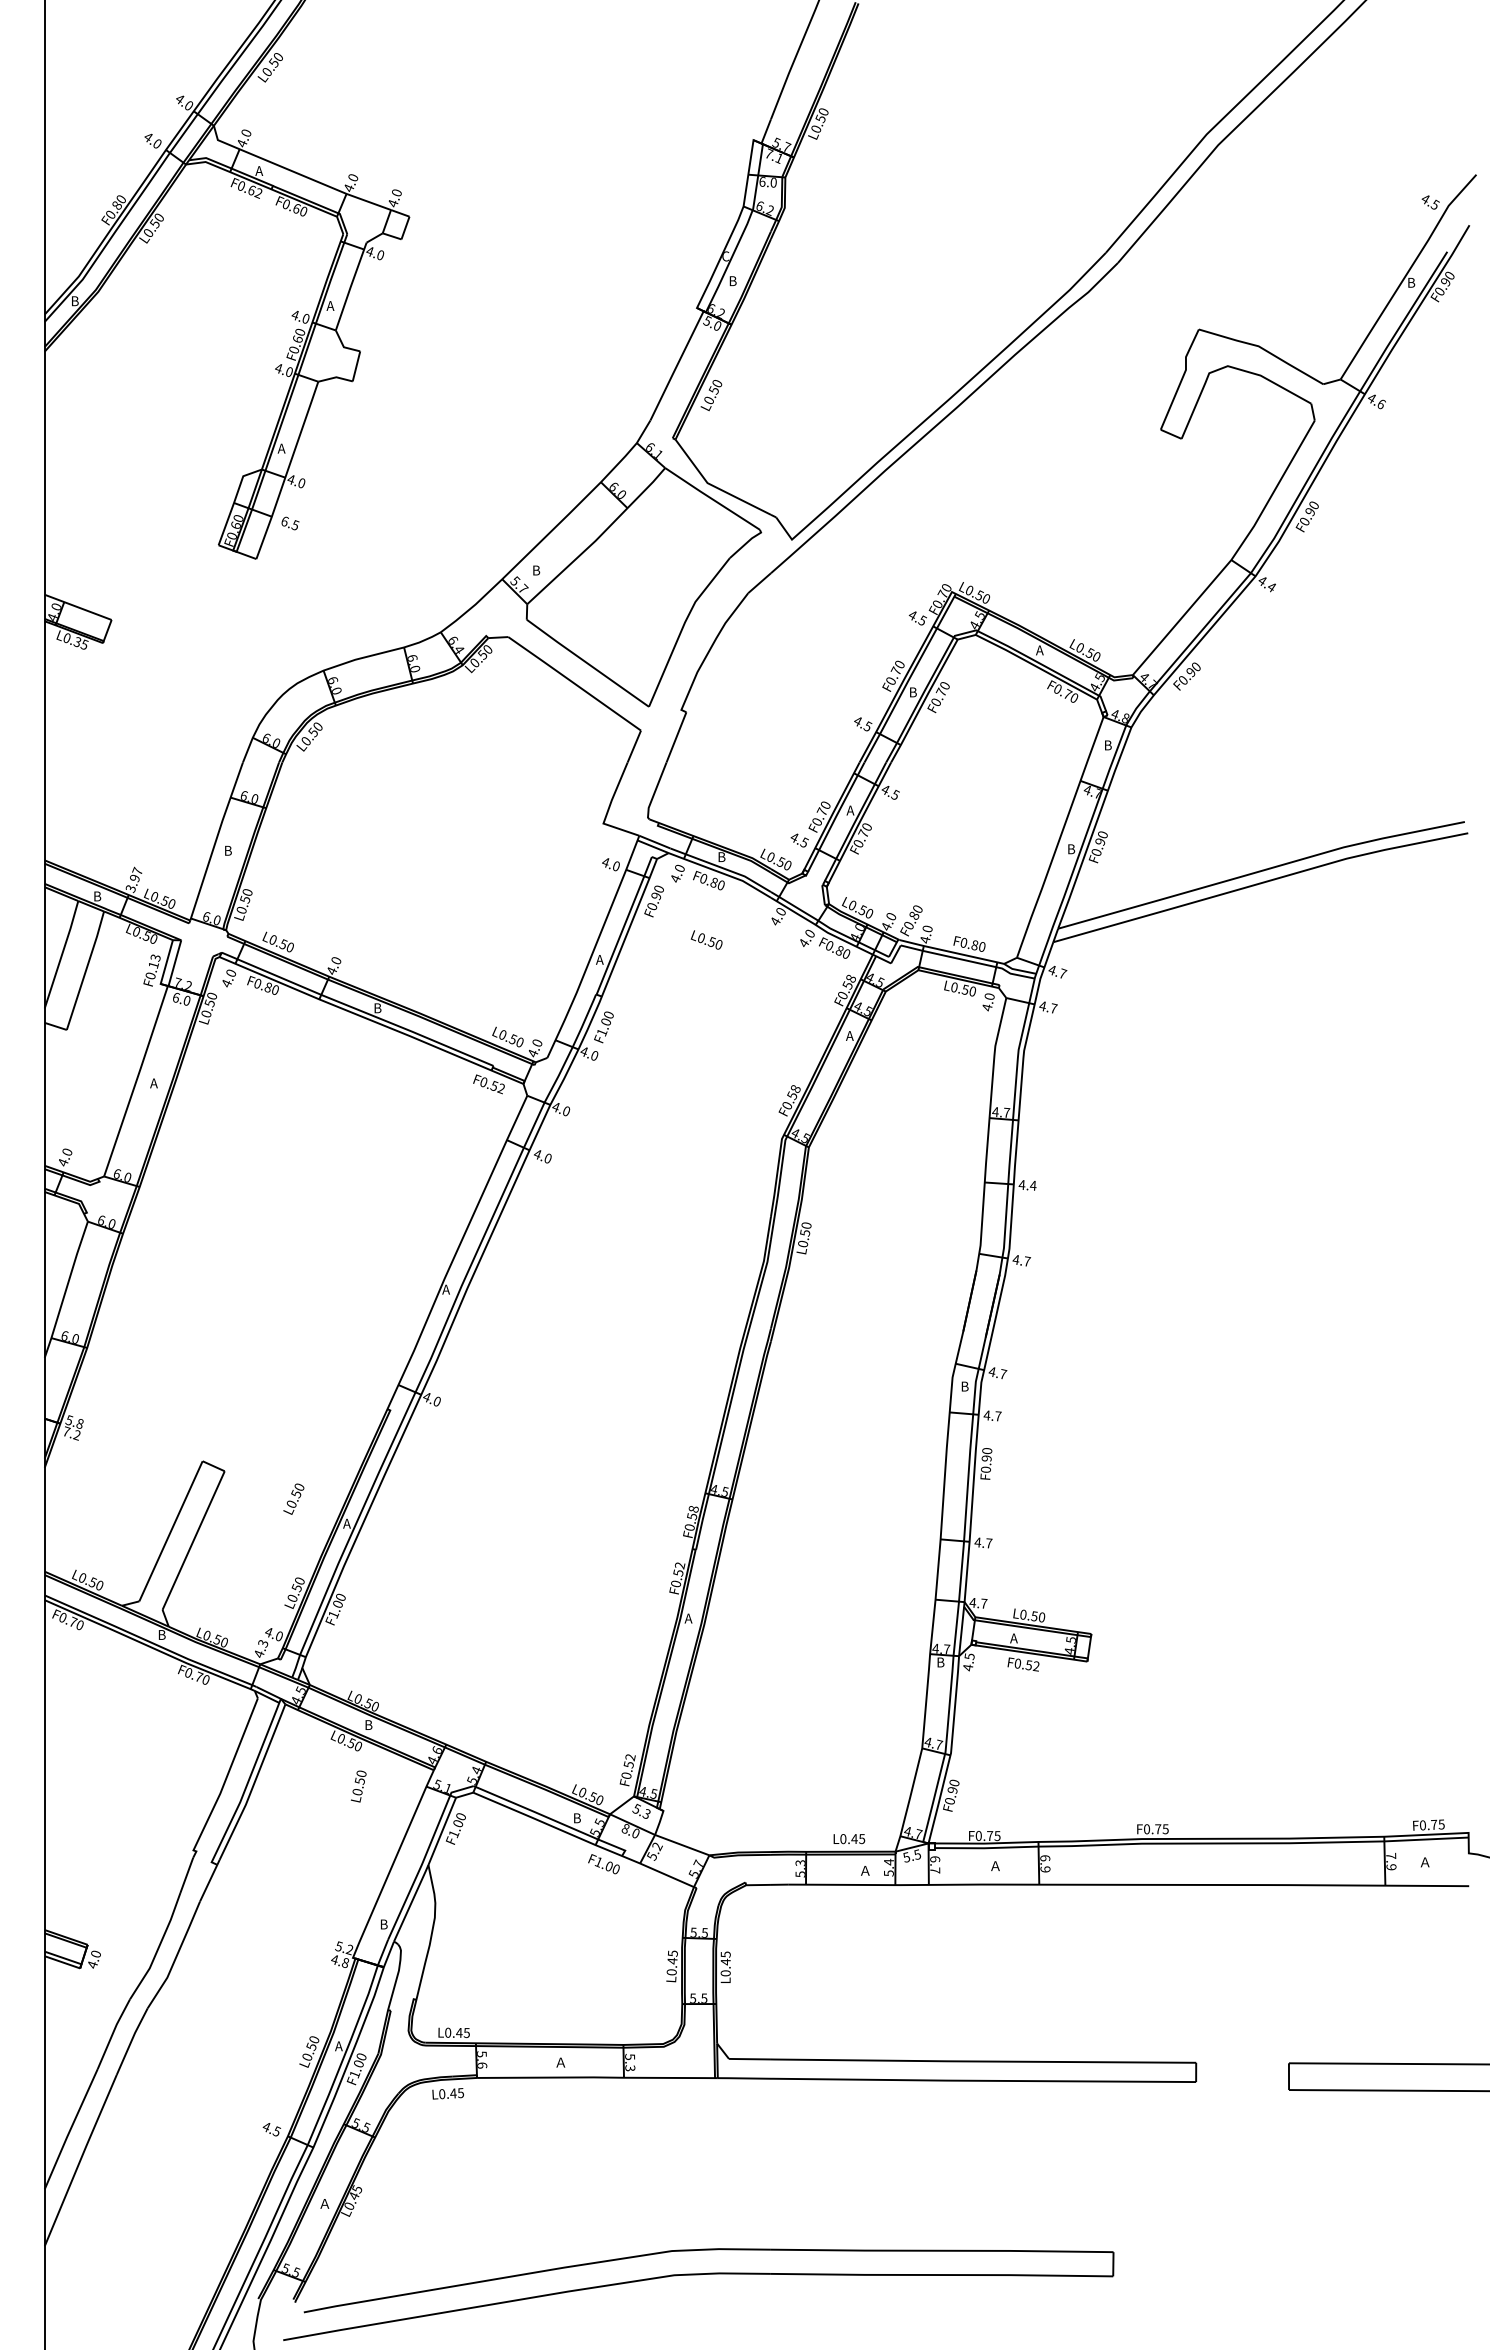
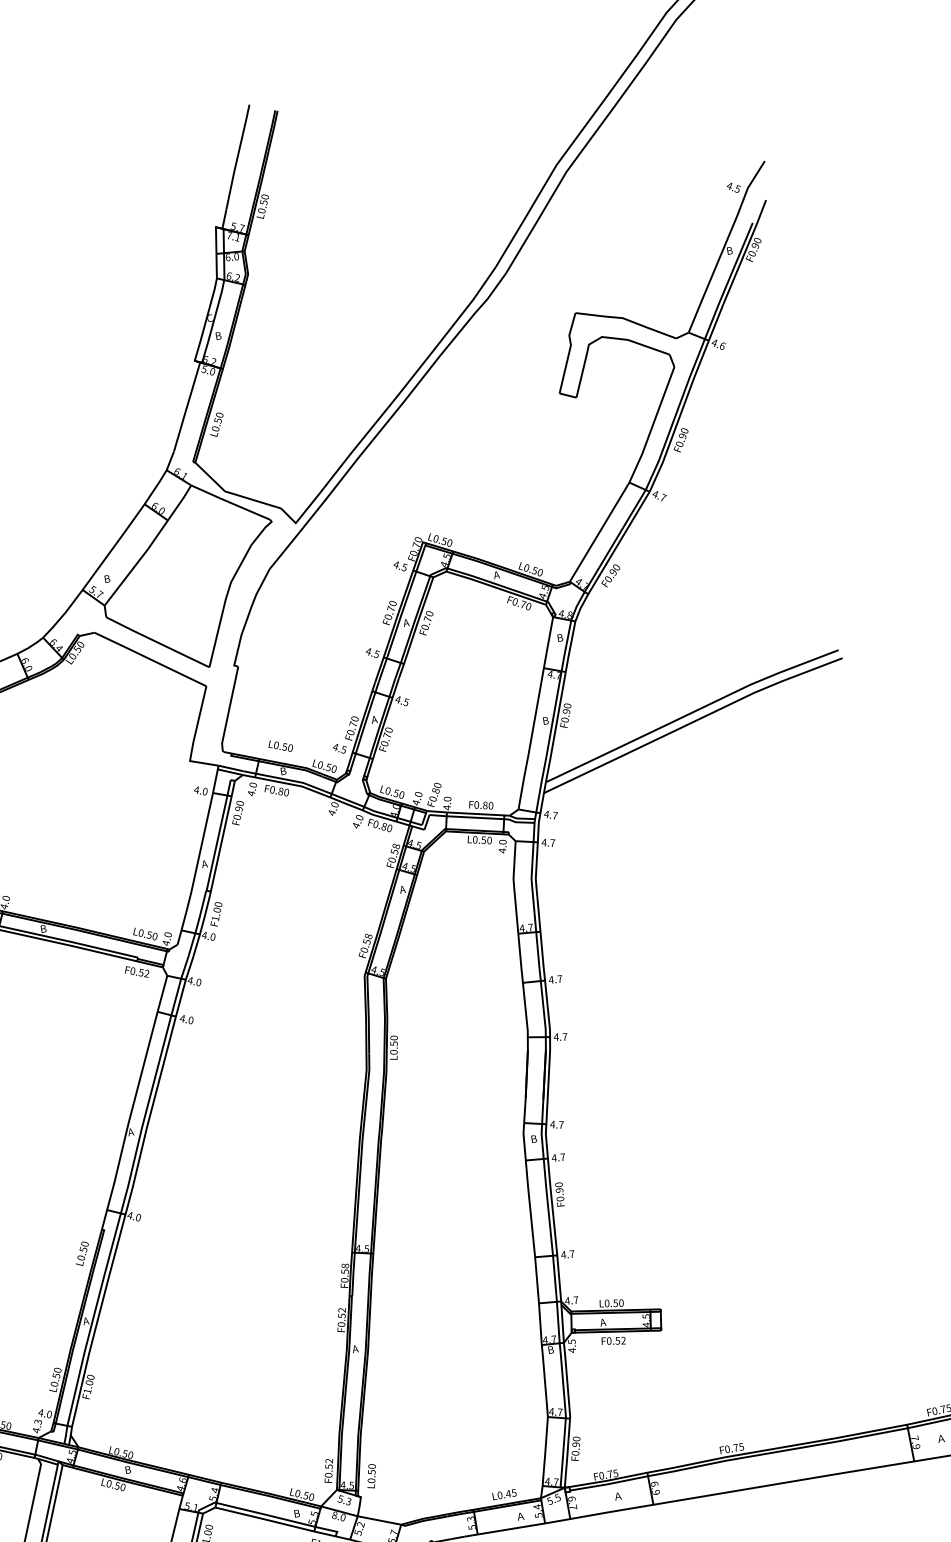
text: (1272, 586) -> (663, 497), 4.4 -> 4.7
text: (912, 692) -> (406, 622), B -> A
text: (706, 939) -> (280, 745), moved
text: (1032, 1185) -> (559, 979), 4.4 -> 4.7
text: (293, 1498) -> (81, 1253), moved
text: (358, 1786) -> (371, 1476), moved

